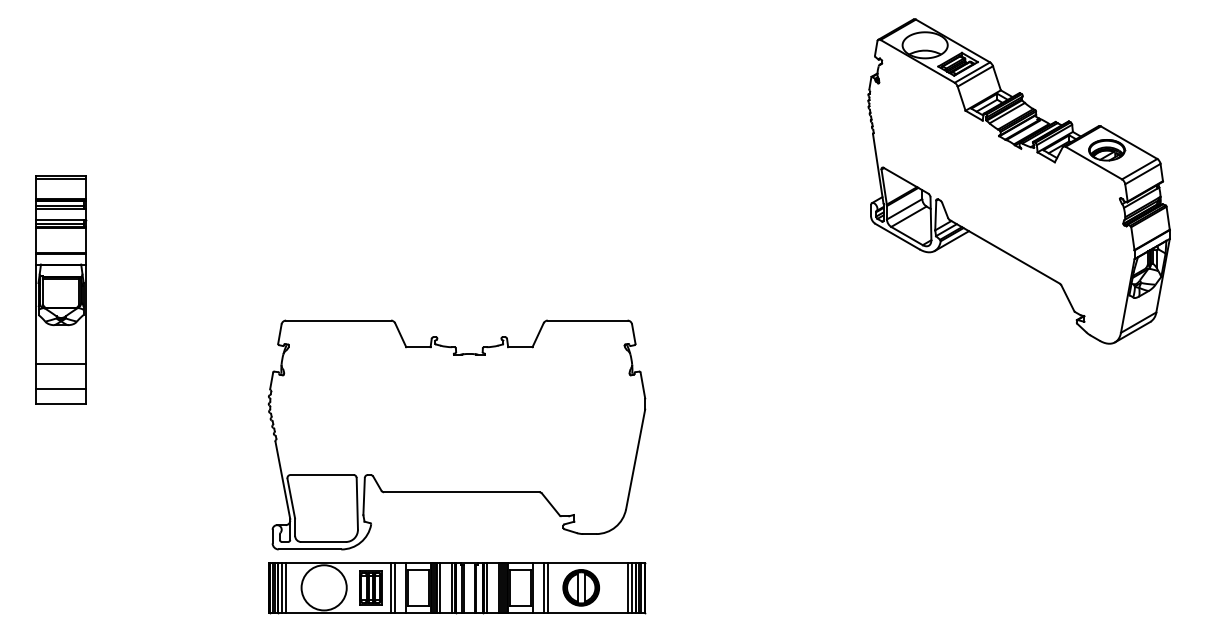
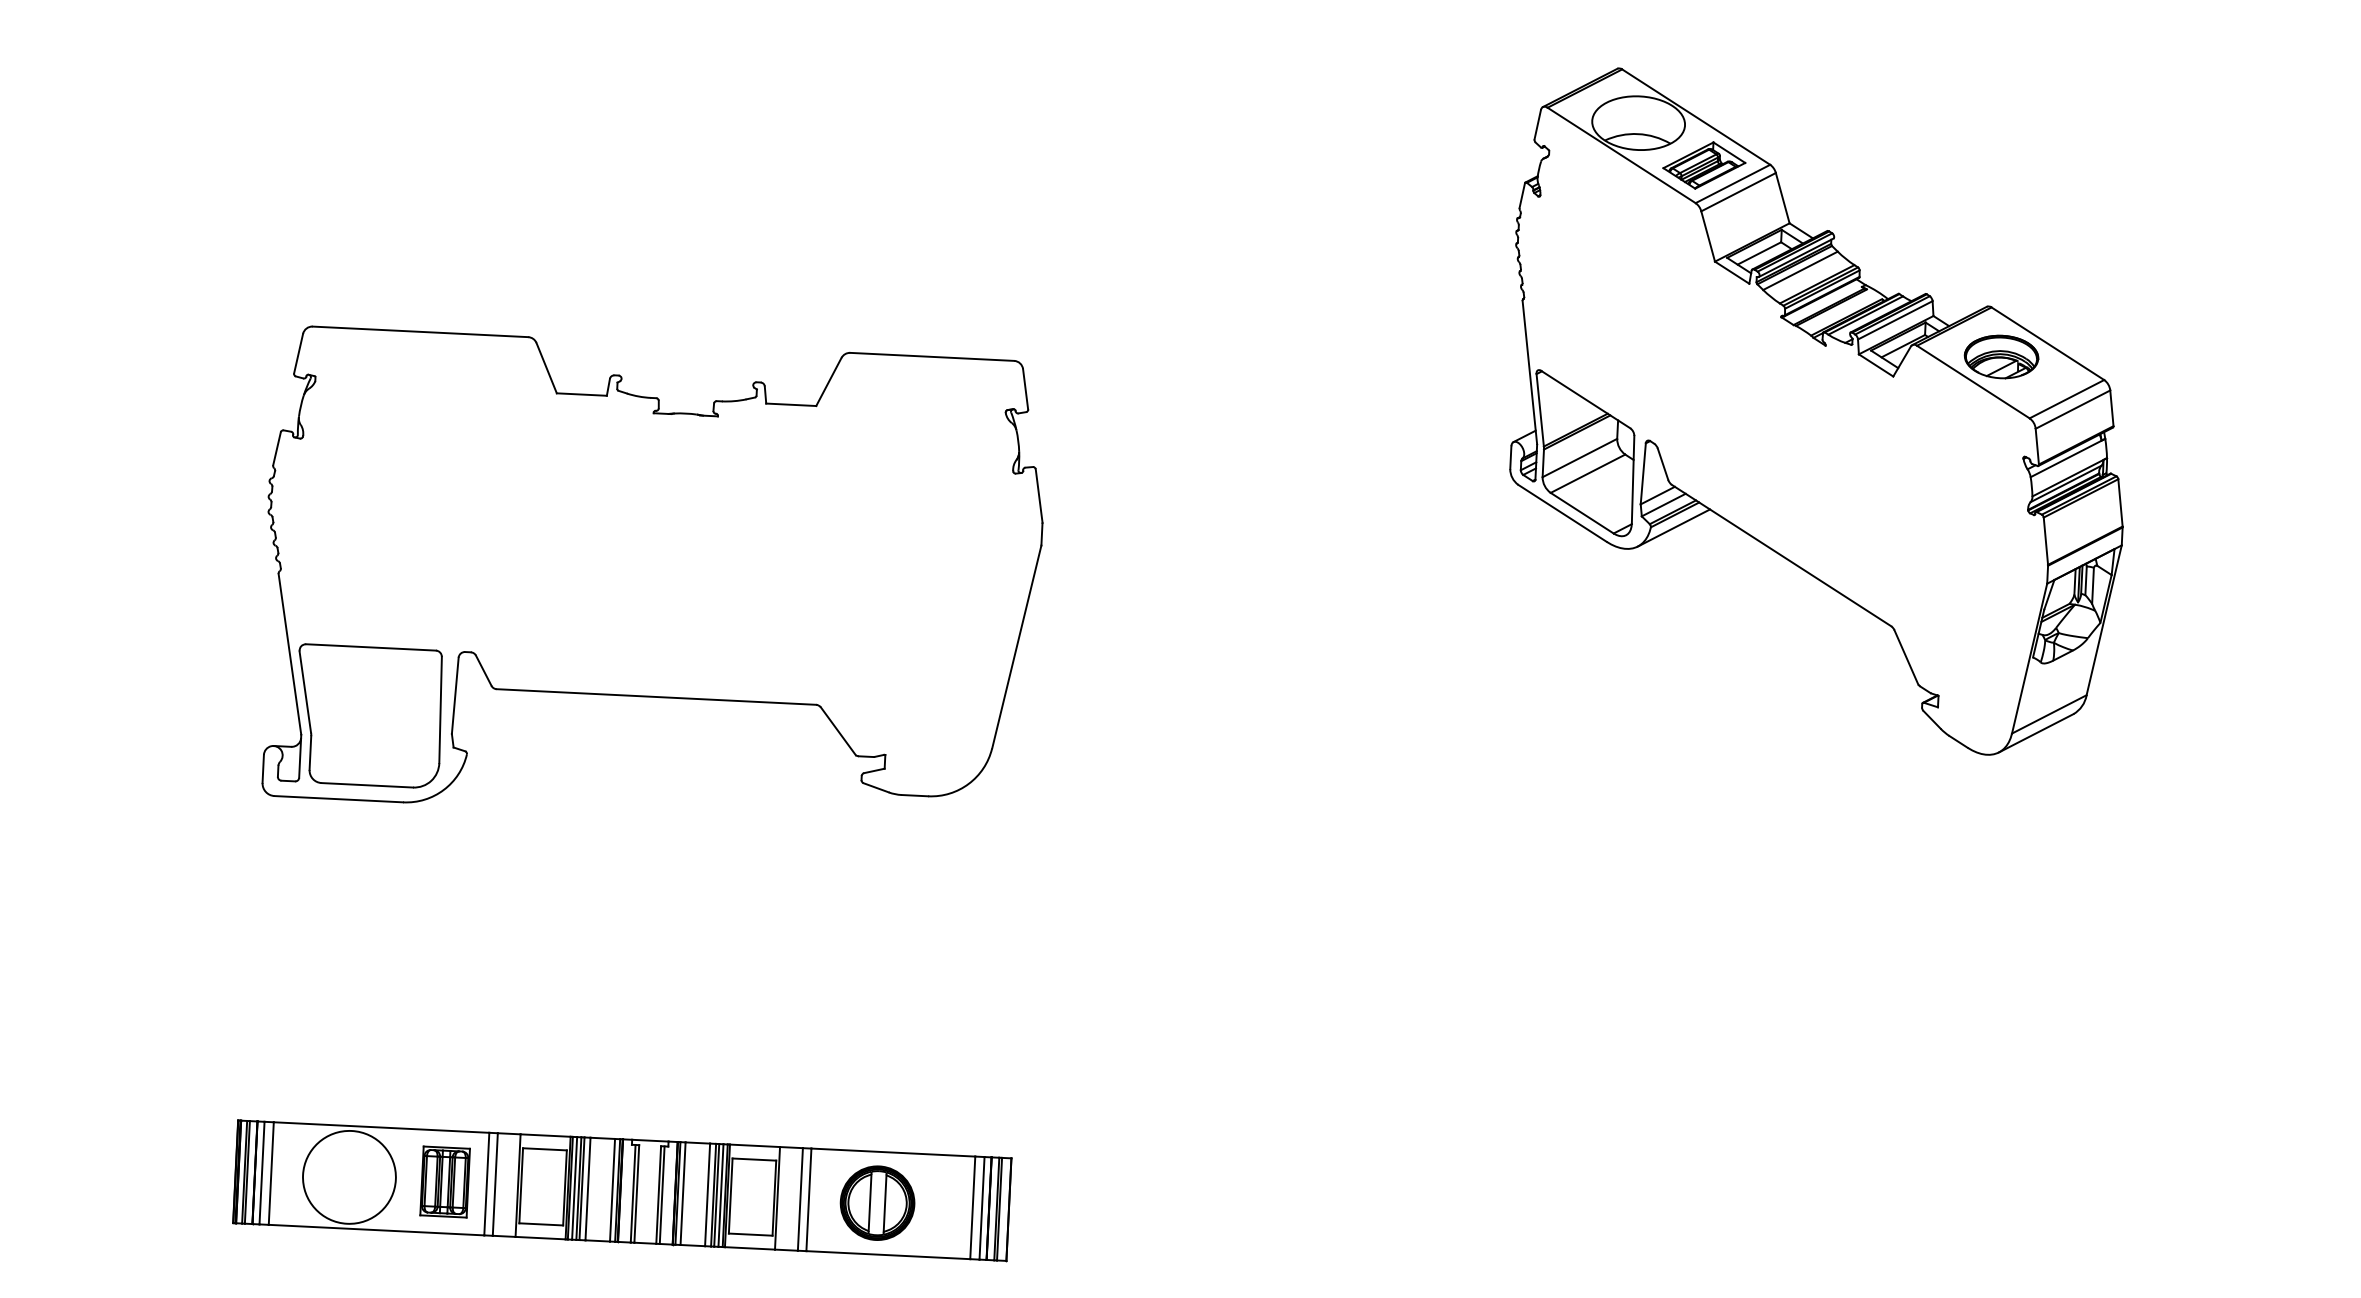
part: (456, 434) -> (651, 577), moved

